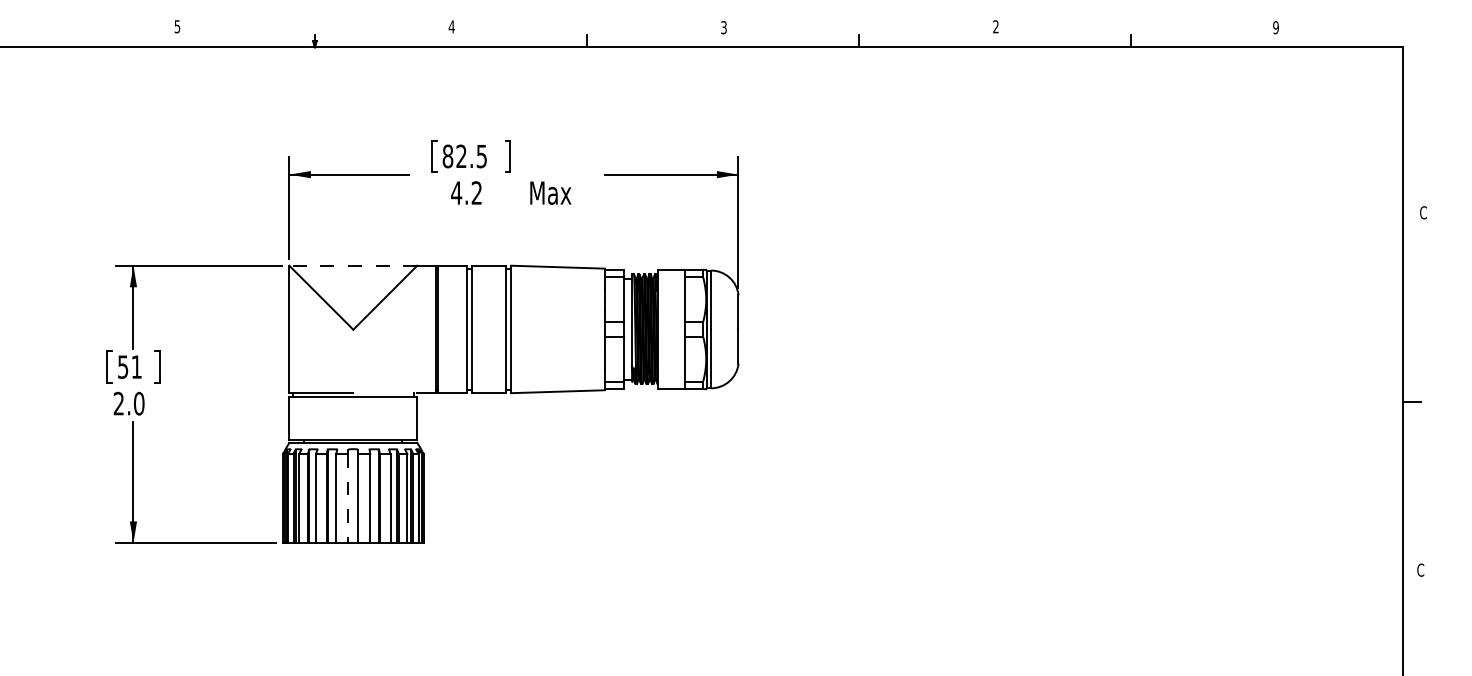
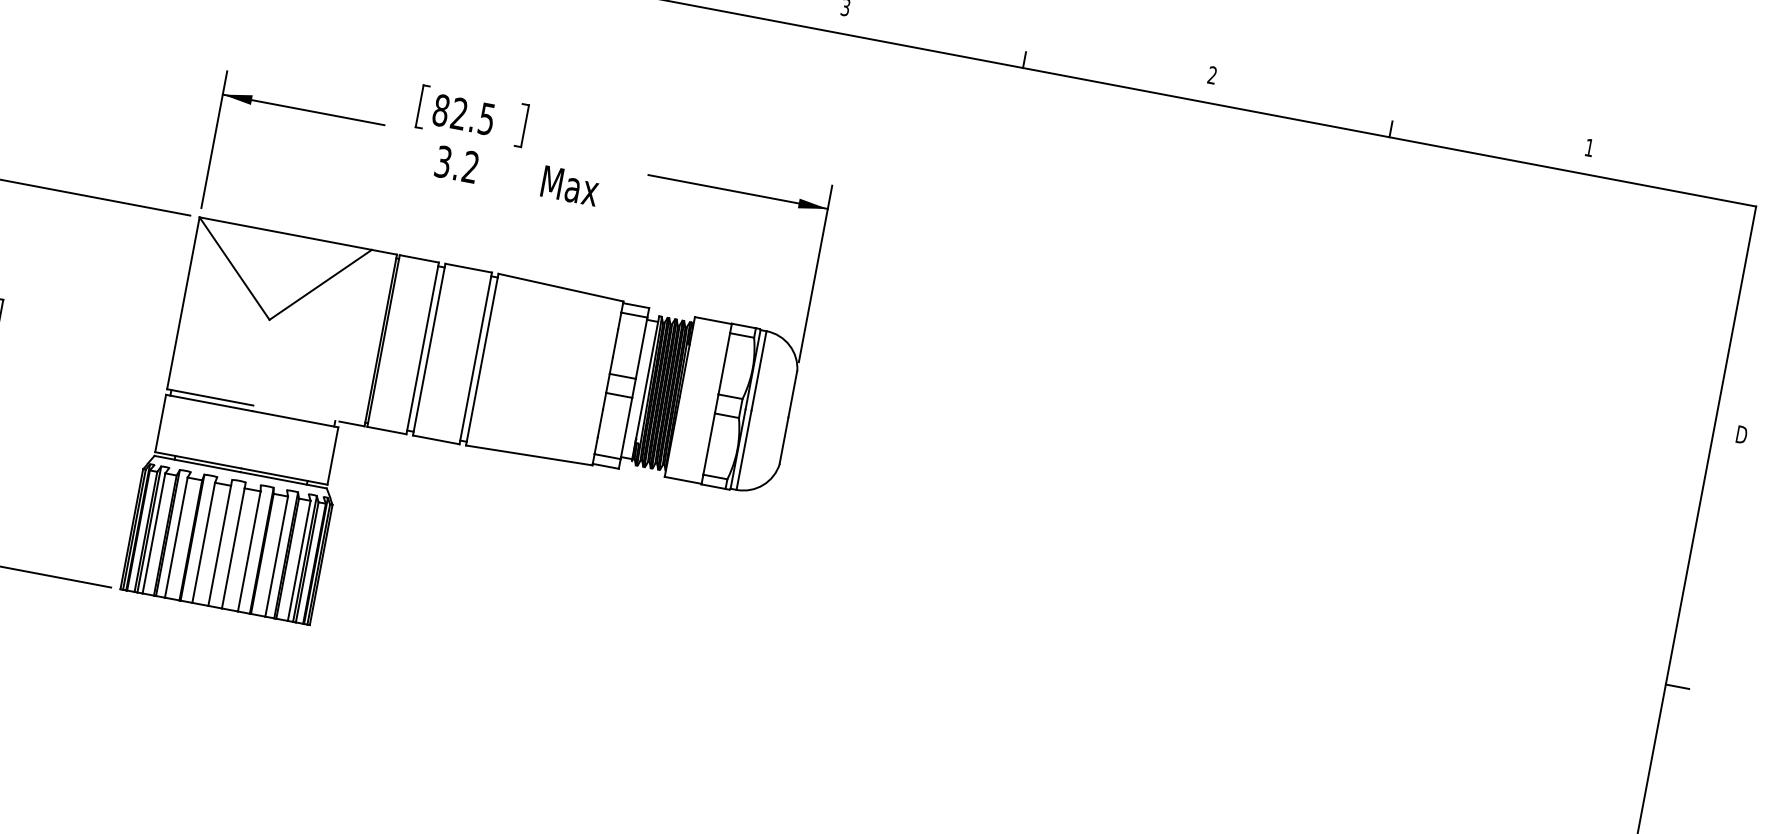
text: (1275, 27) -> (1588, 147), 9 -> 1
text: (456, 192) -> (443, 161), 4.2 -> 3.2
text: (1423, 212) -> (1741, 434), C -> D
line: (353, 265) -> (286, 233), dashed -> solid
line: (348, 498) -> (220, 545), dashed -> solid

